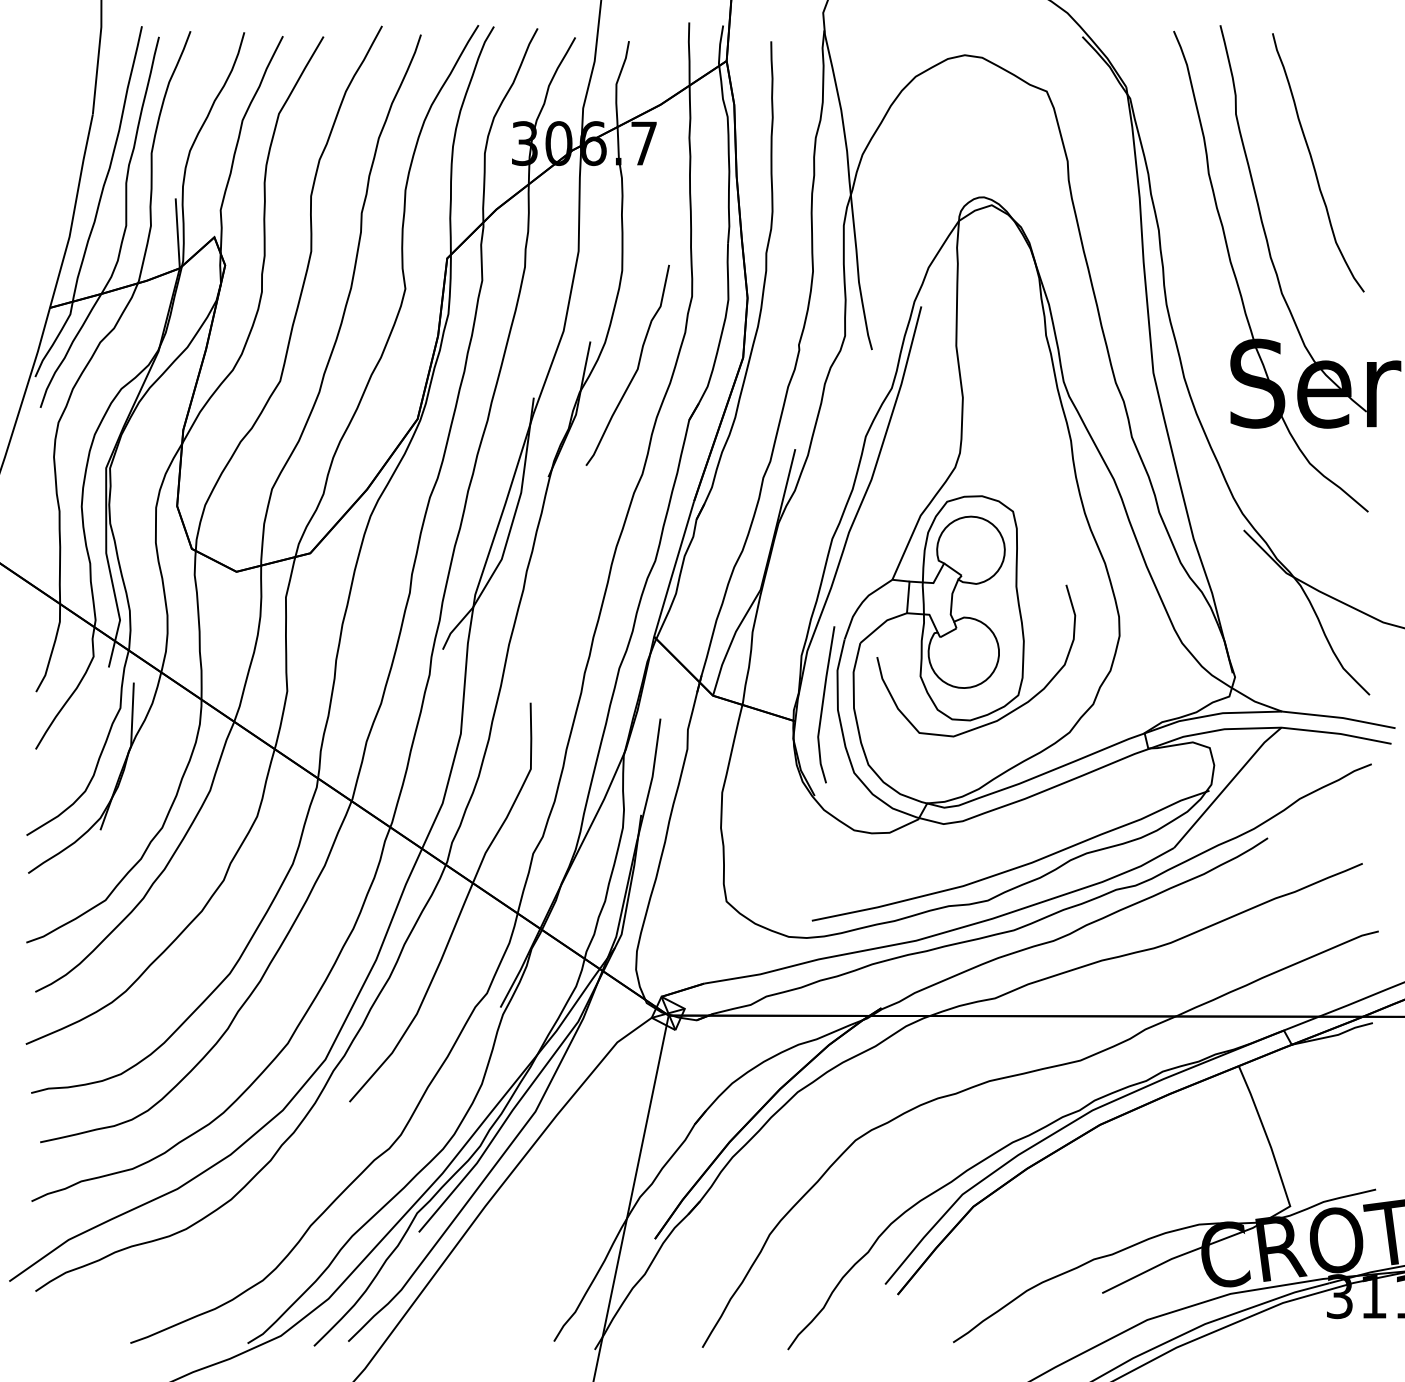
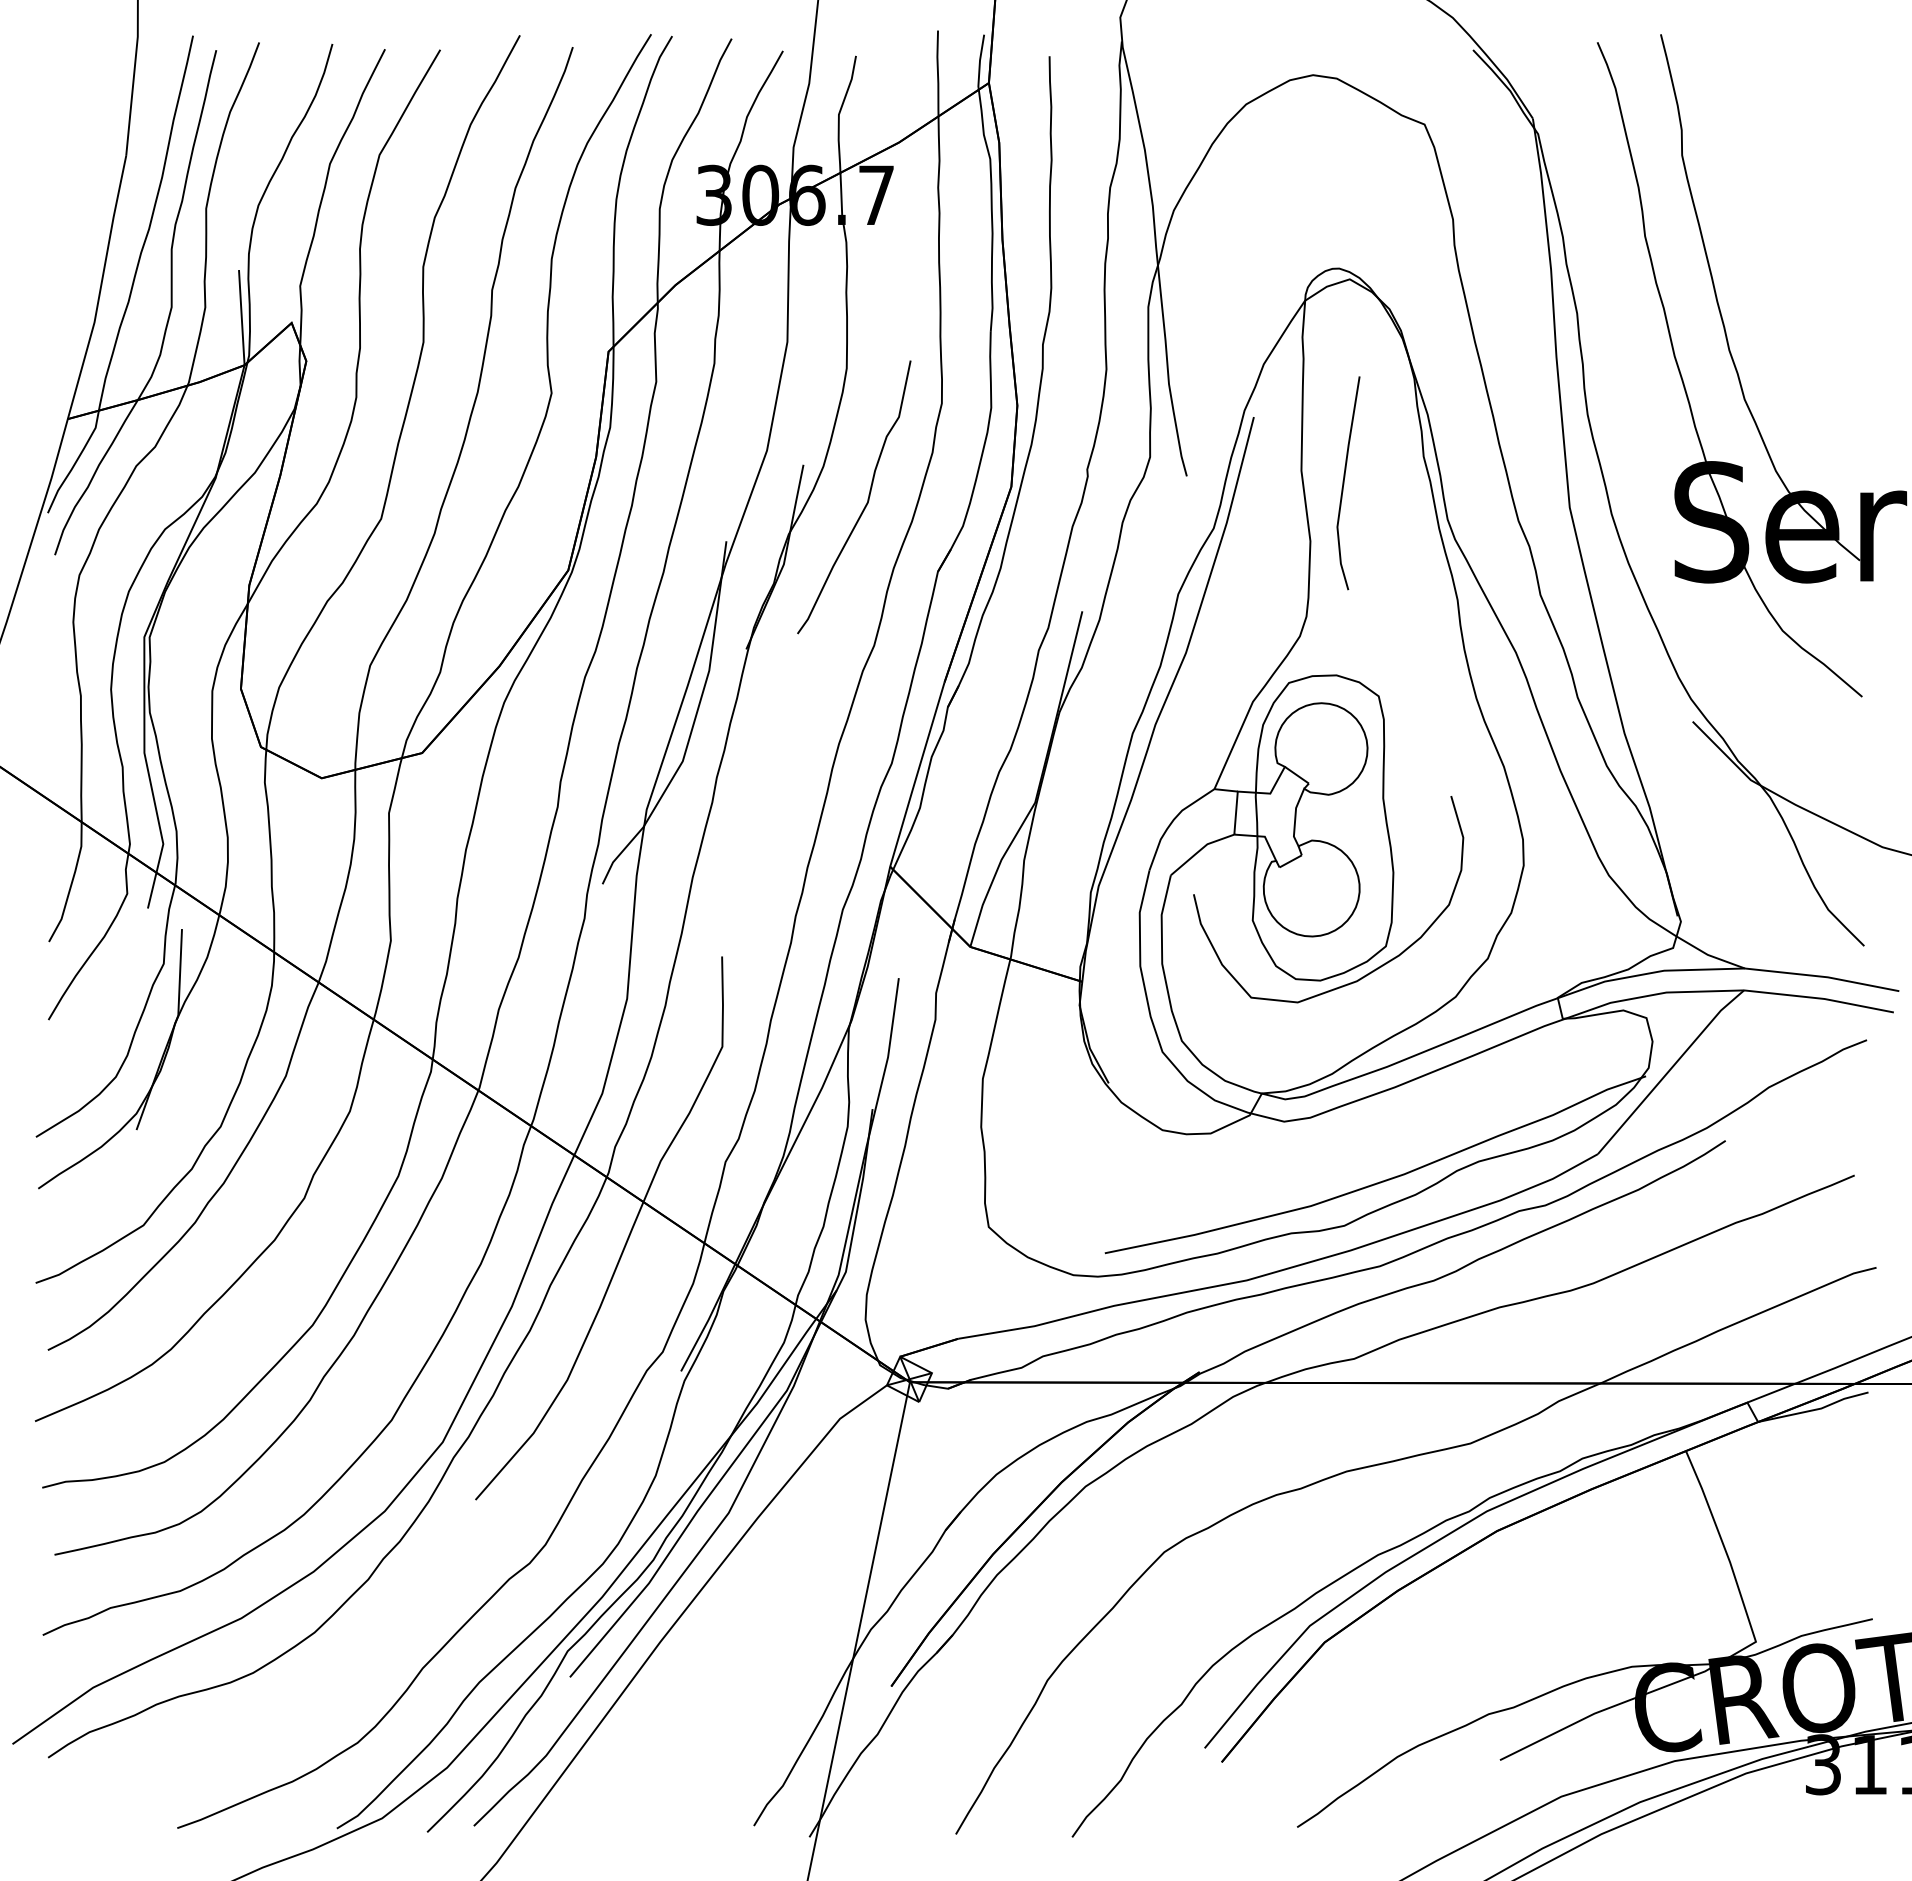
curve: (1314, 164) -> (1788, 223), removed
line: (823, 704) -> (1344, 483), moved

